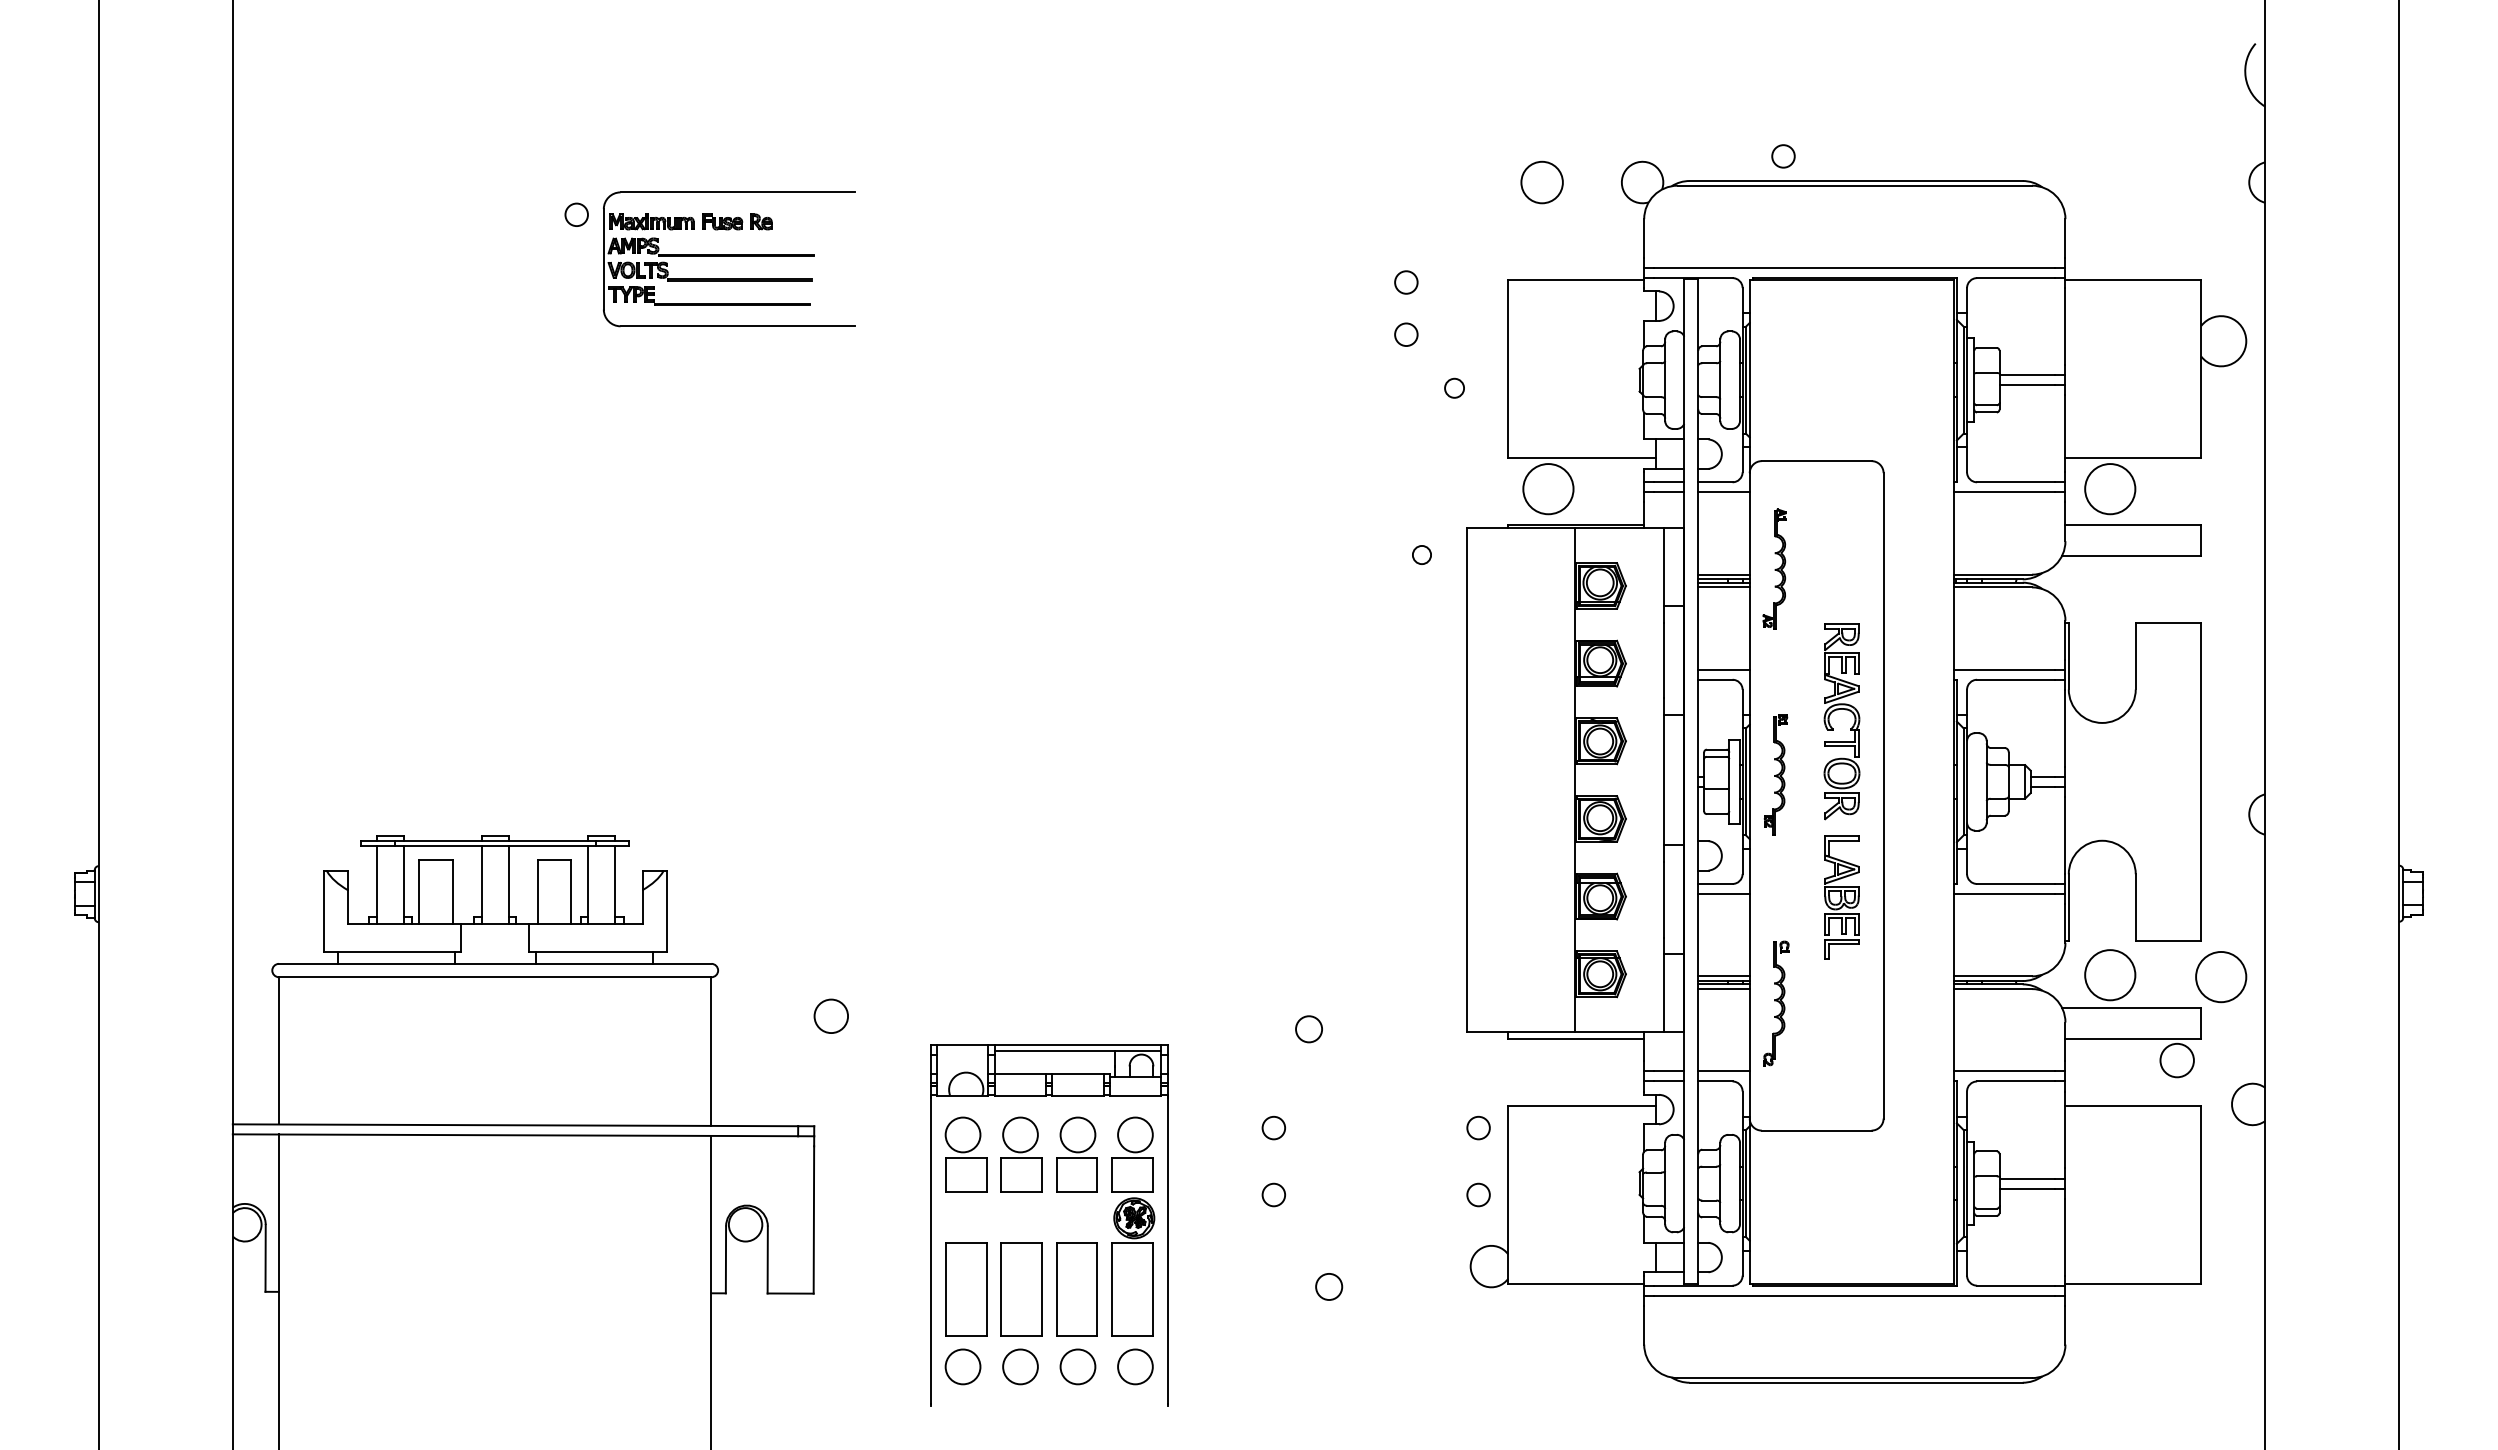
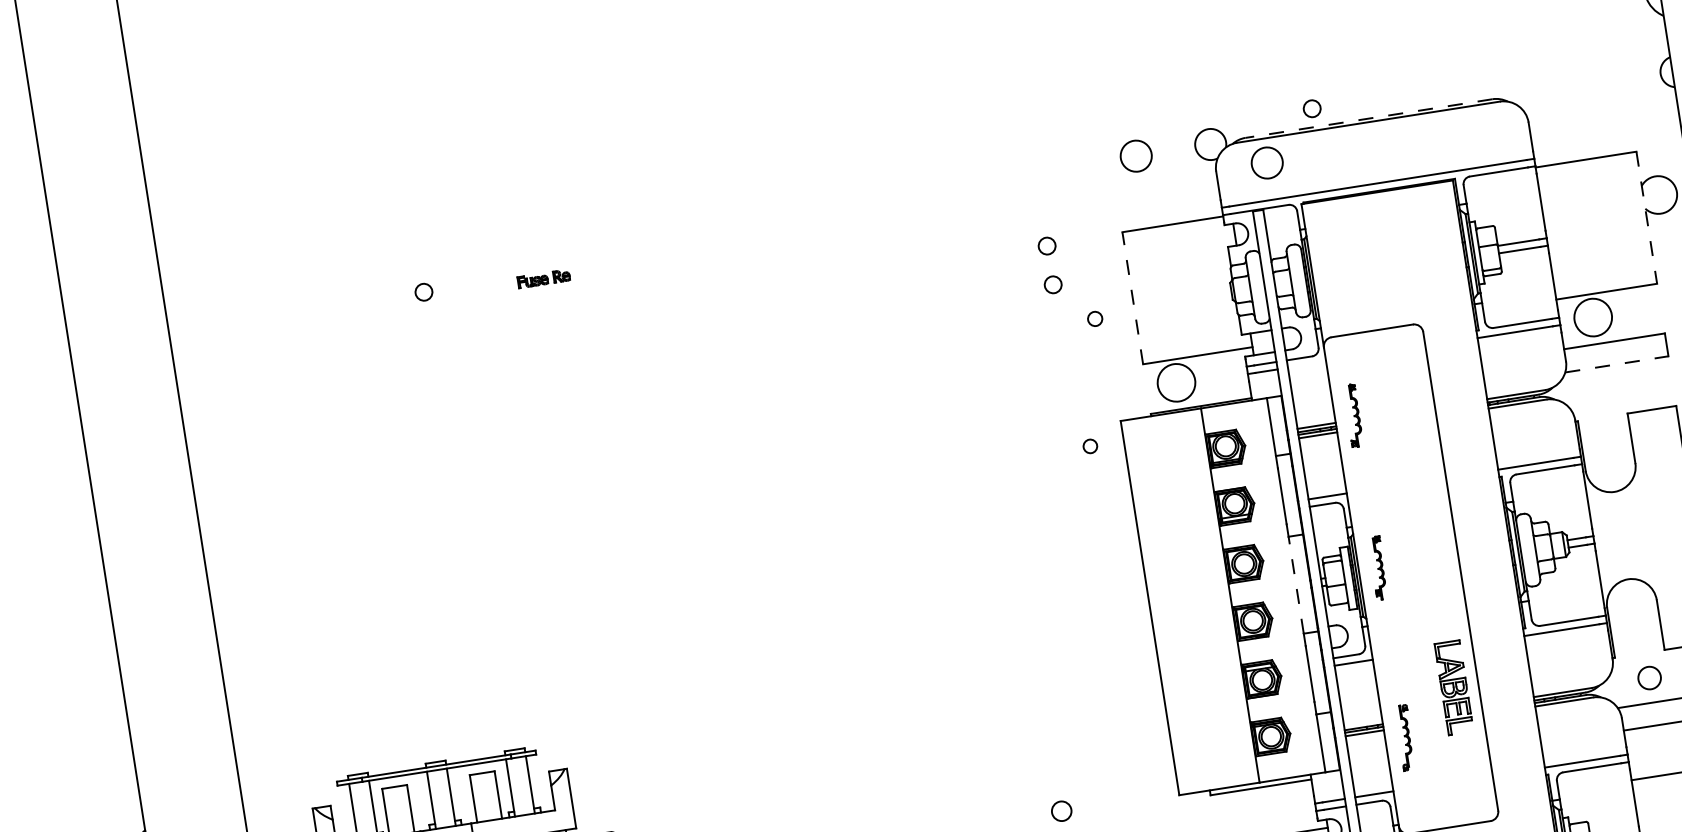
line: (1856, 181) -> (1369, 118), solid -> dashed
circle: (1712, 218) -> (1266, 163), added
part: (729, 259) -> (542, 307), removed
line: (1508, 368) -> (1132, 298), solid -> dashed
line: (2201, 369) -> (1646, 218), solid -> dashed
line: (1723, 492) -> (1306, 365), removed
line: (2131, 555) -> (1616, 364), solid -> dashed
part: (1774, 568) -> (1353, 415), size x0.7
part: (1833, 728) -> (1415, 527), removed
part: (1775, 774) -> (1378, 568), size x0.7
line: (1664, 779) -> (1296, 584), solid -> dashed
part: (1841, 897) -> (1453, 687), moved
circle: (2110, 975) -> (1649, 678), size x0.6
line: (1723, 976) -> (1362, 723), removed
part: (1776, 1003) -> (1405, 737), size x0.7

